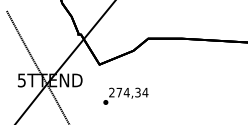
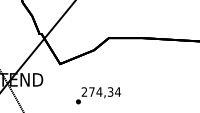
text: (125, 95) -> (98, 94), moved

